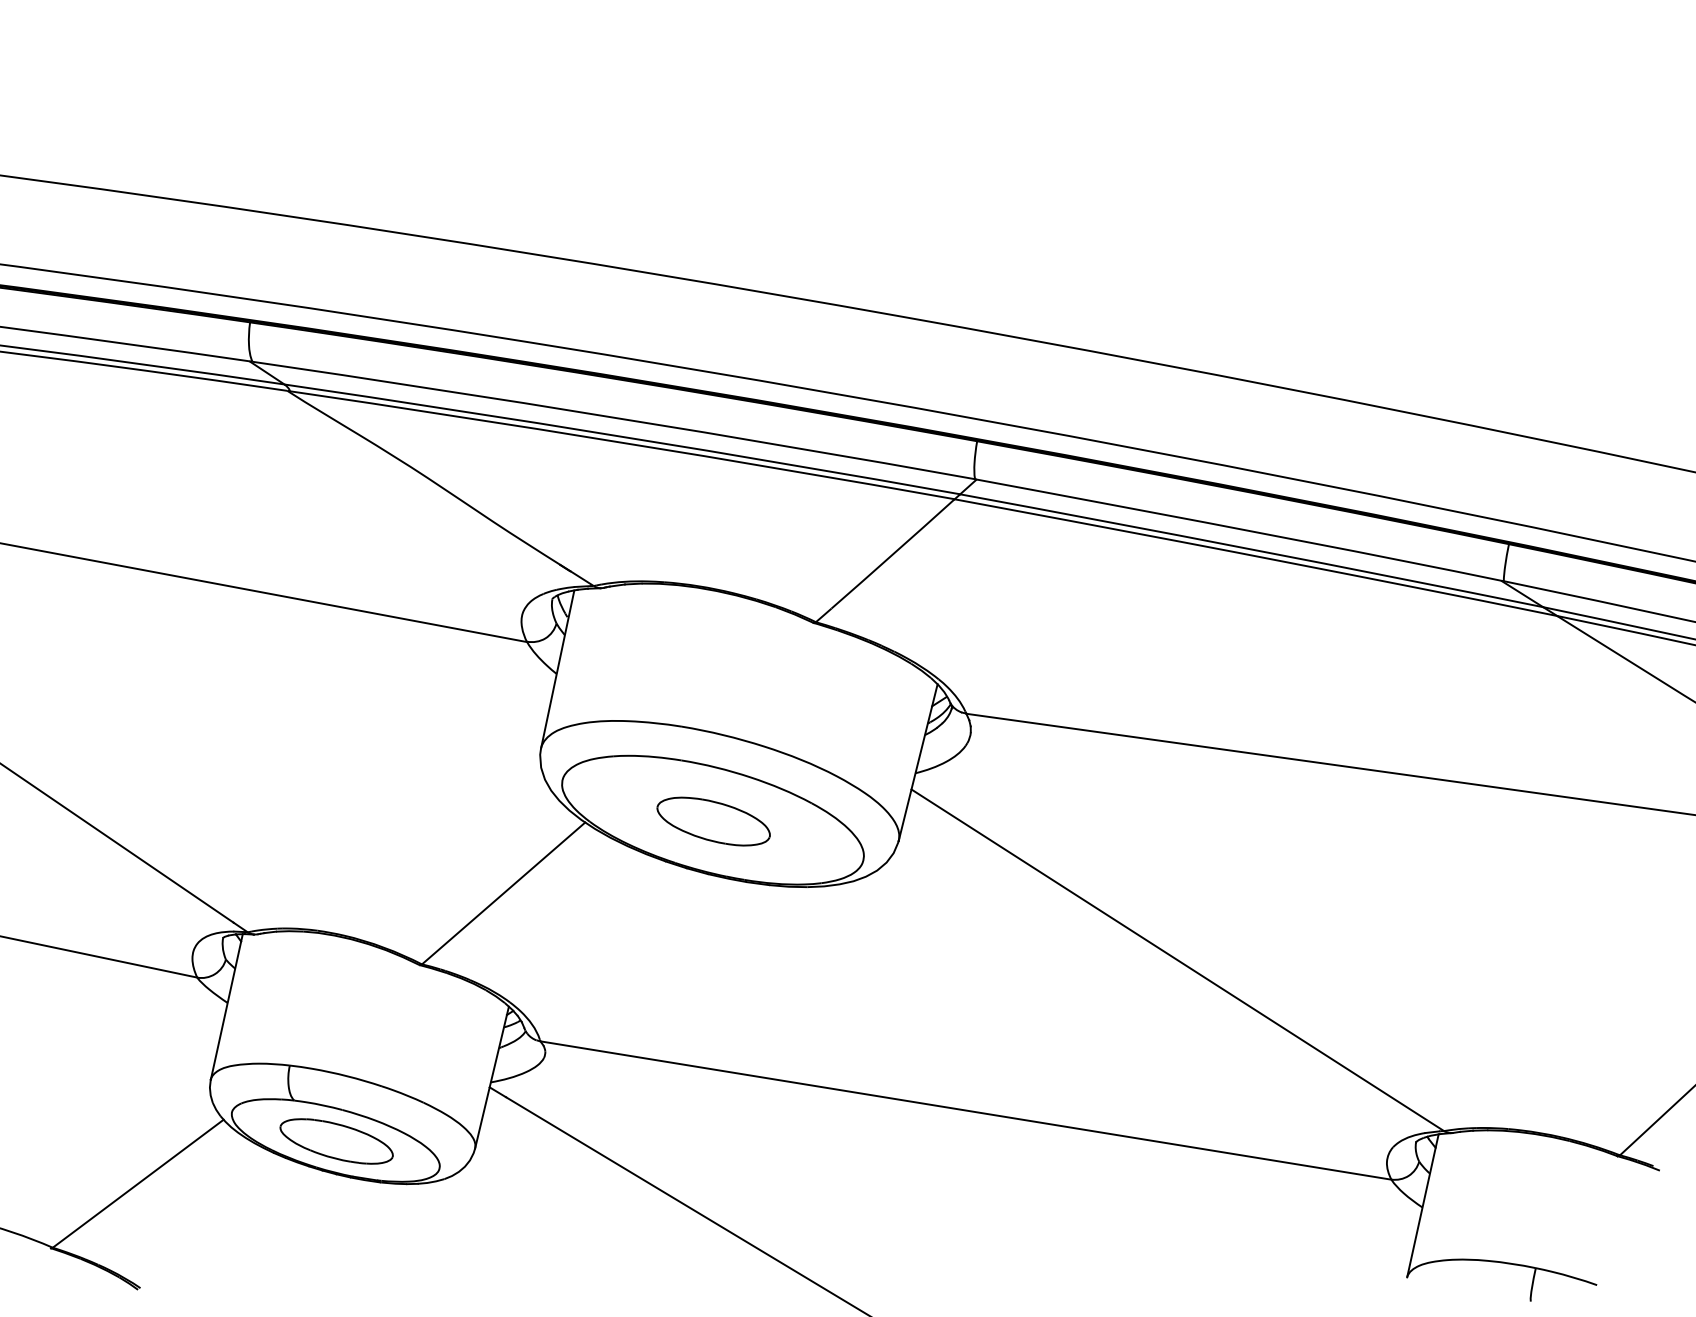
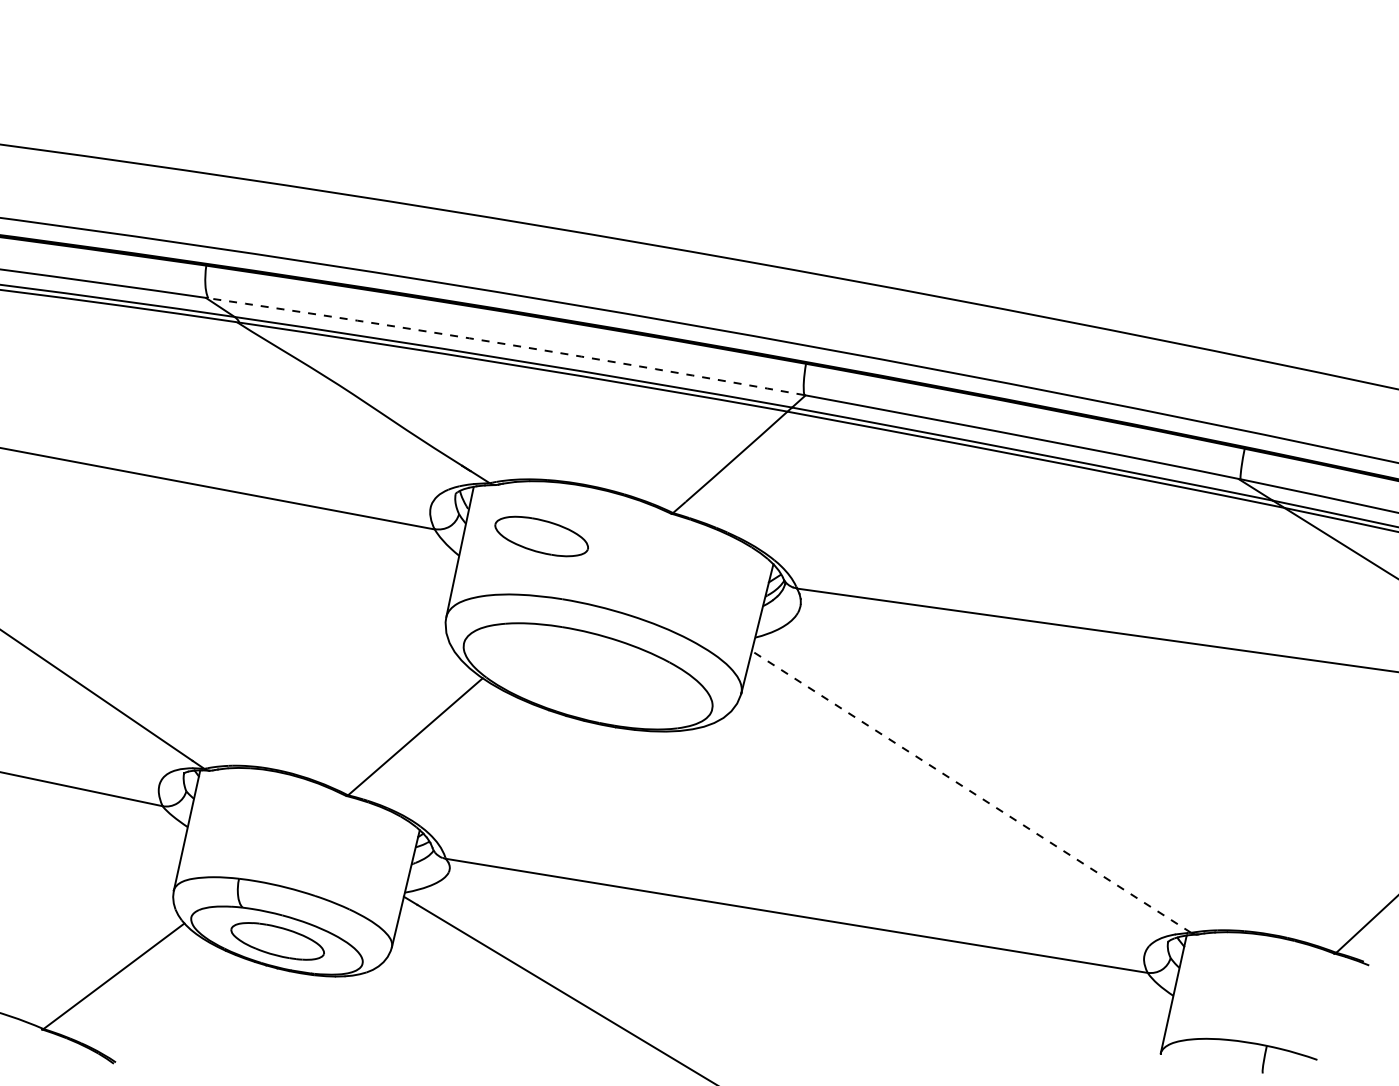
arc: (614, 417) -> (506, 344), solid -> dashed
part: (713, 821) -> (541, 536), moved
line: (1177, 959) -> (971, 791), solid -> dashed

